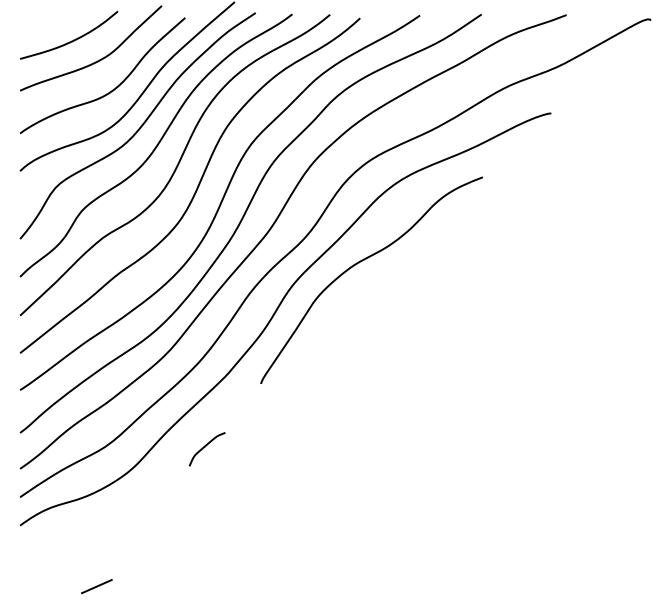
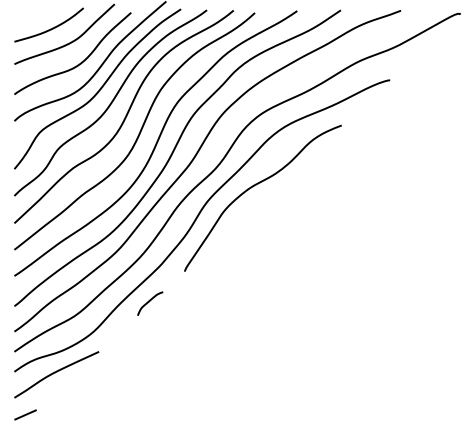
curve: (205, 447) -> (149, 302), moved
curve: (78, 527) -> (55, 373), added
line: (96, 586) -> (25, 414), moved

